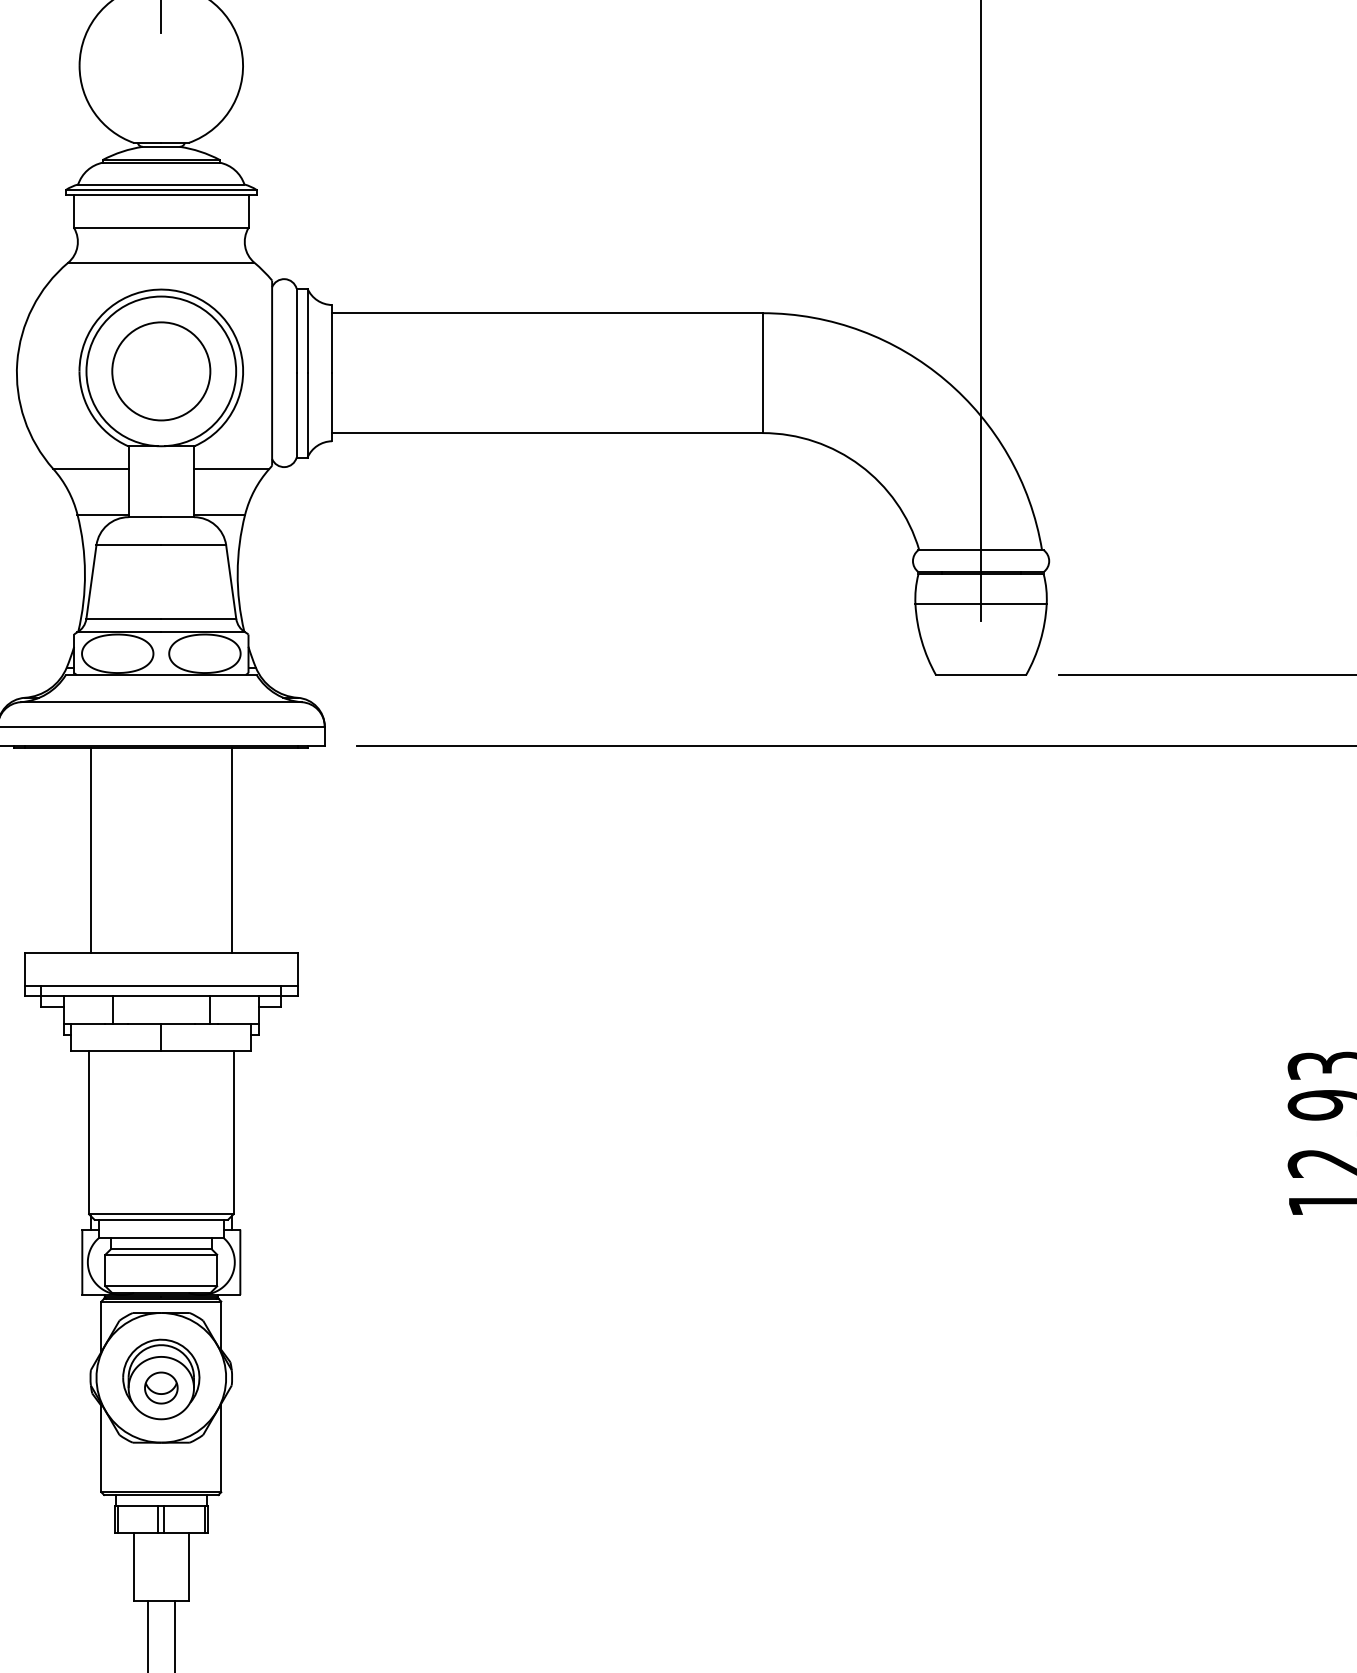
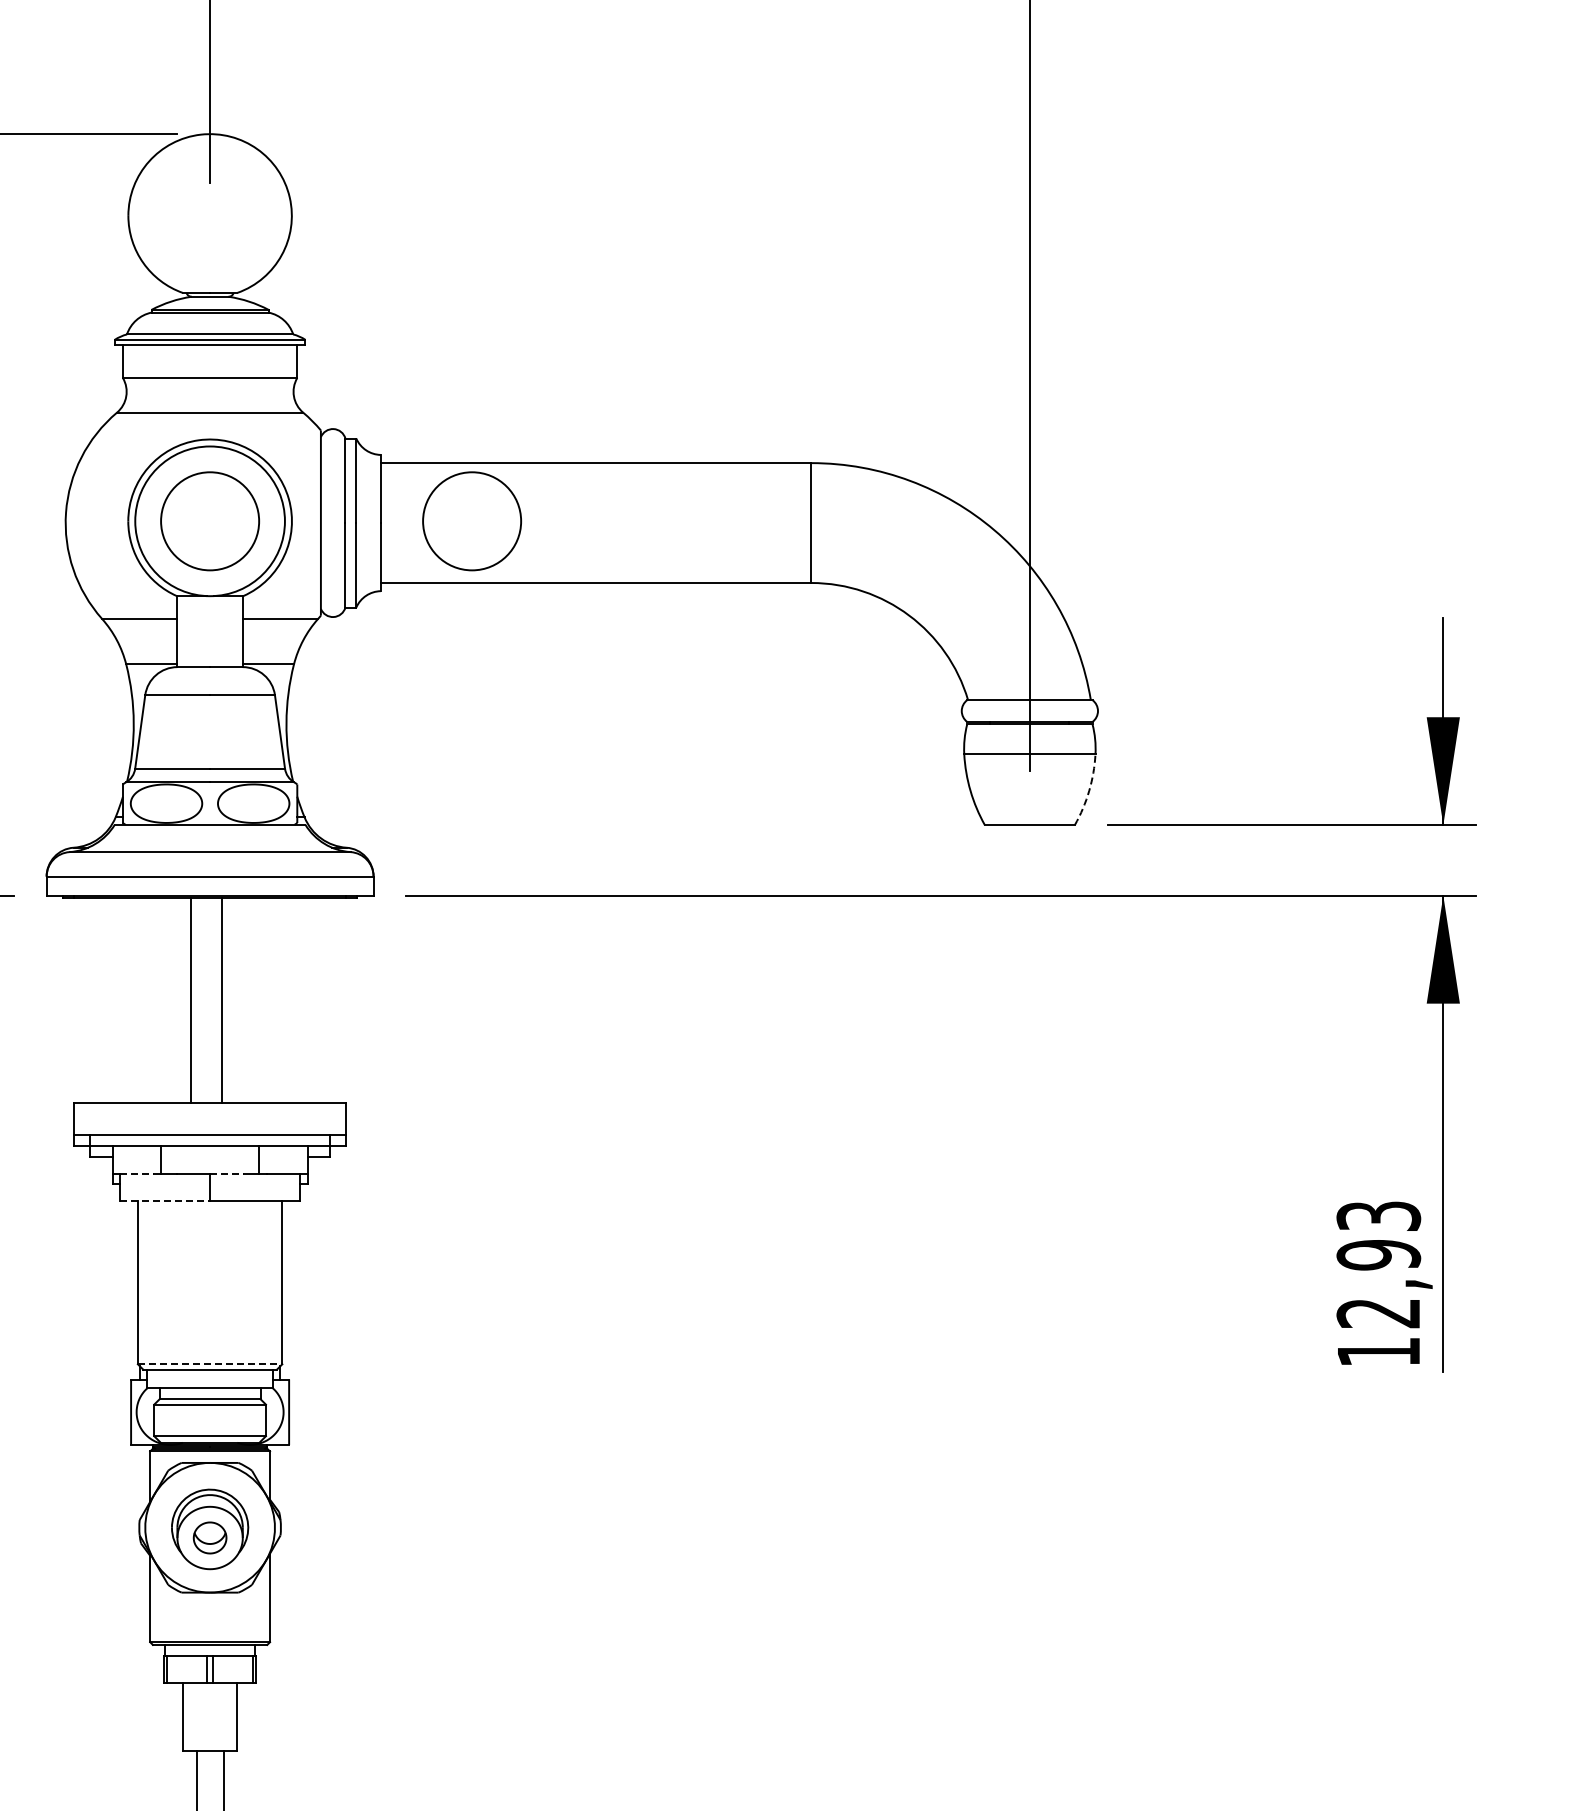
circle: (422, 371) -> (471, 521), added
arc: (1040, 640) -> (1089, 790), solid -> dashed
line: (90, 850) -> (190, 1000), moved
line: (231, 850) -> (222, 1000), moved
line: (87, 1023) -> (136, 1173), solid -> dashed
line: (177, 1023) -> (226, 1173), solid -> dashed
line: (116, 1050) -> (165, 1200), solid -> dashed
line: (161, 1214) -> (210, 1364), solid -> dashed

